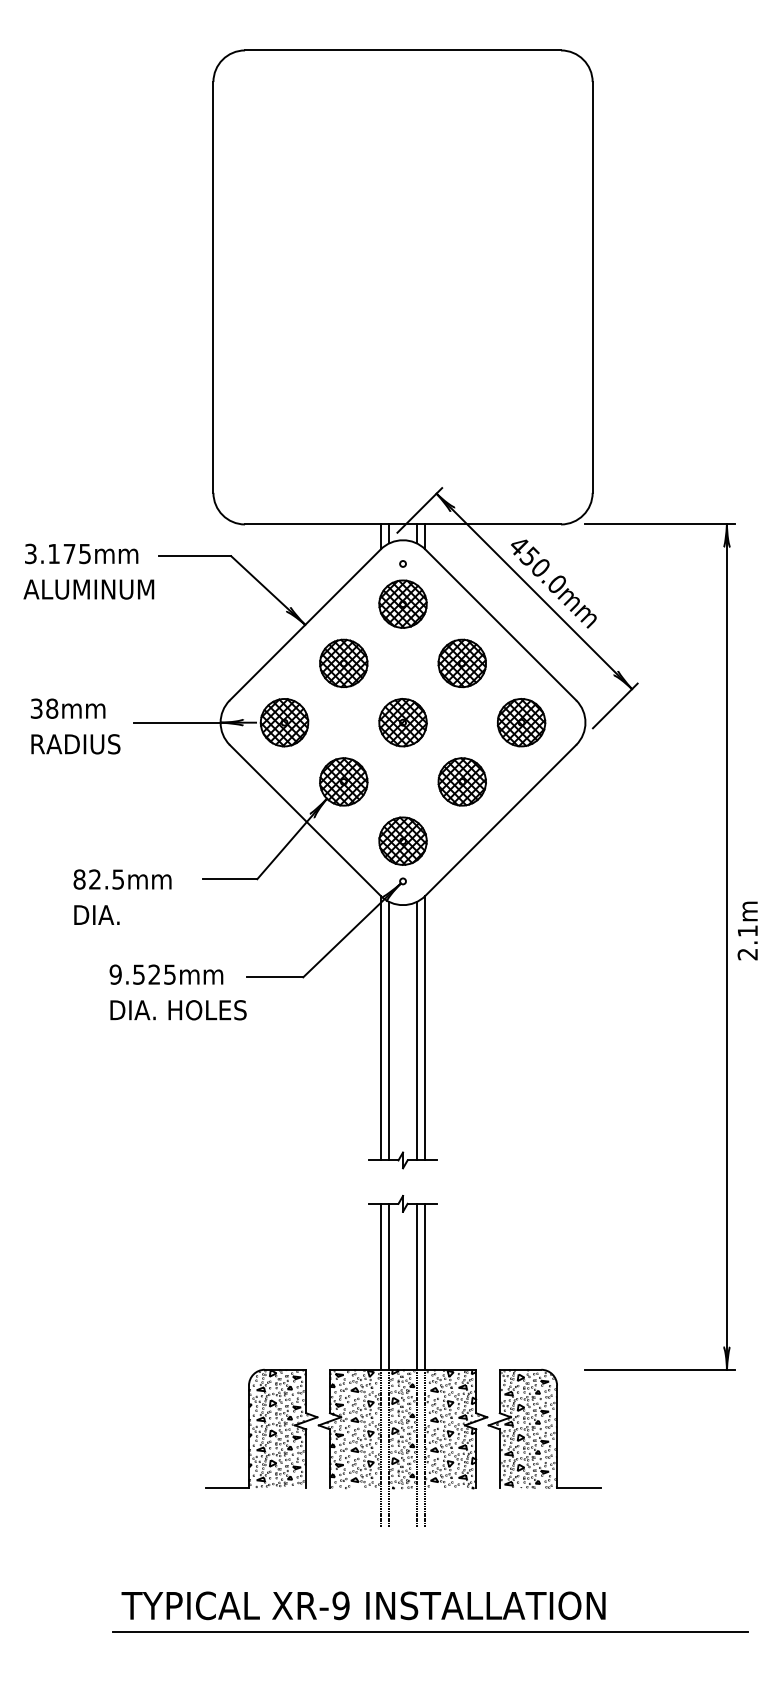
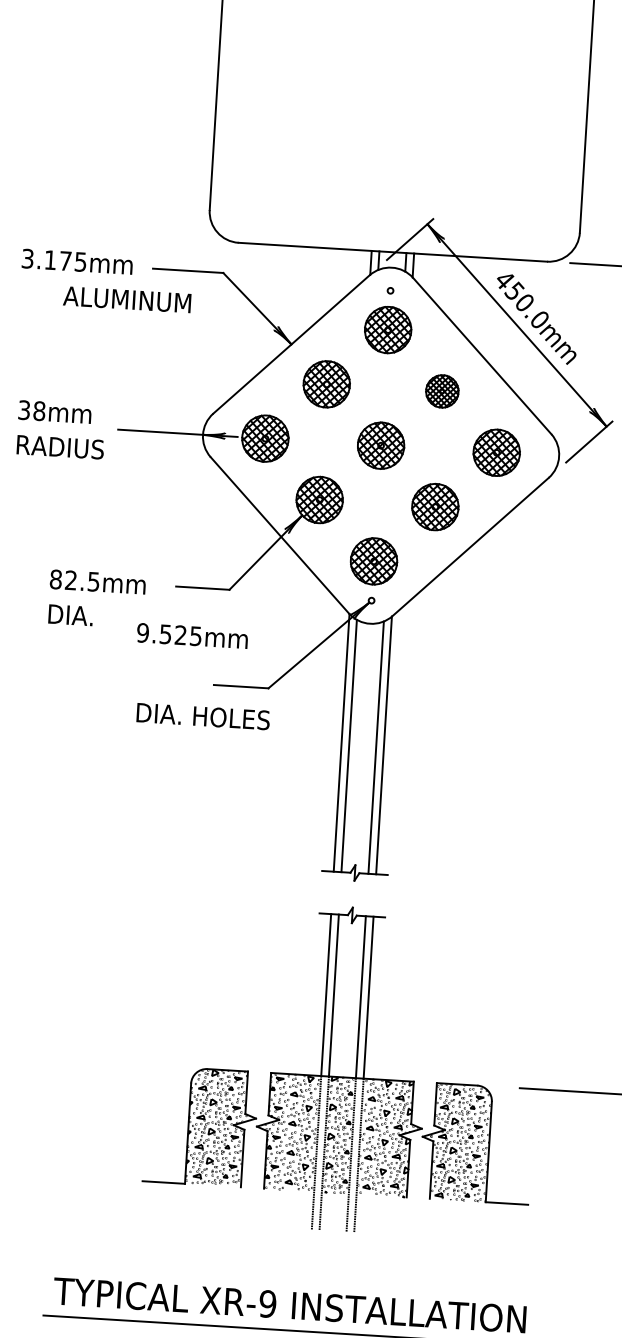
text: (88, 589) -> (126, 299), moved
part: (461, 663) -> (441, 391), size x0.7
text: (166, 974) -> (192, 635), moved
text: (178, 1010) -> (203, 716), moved

